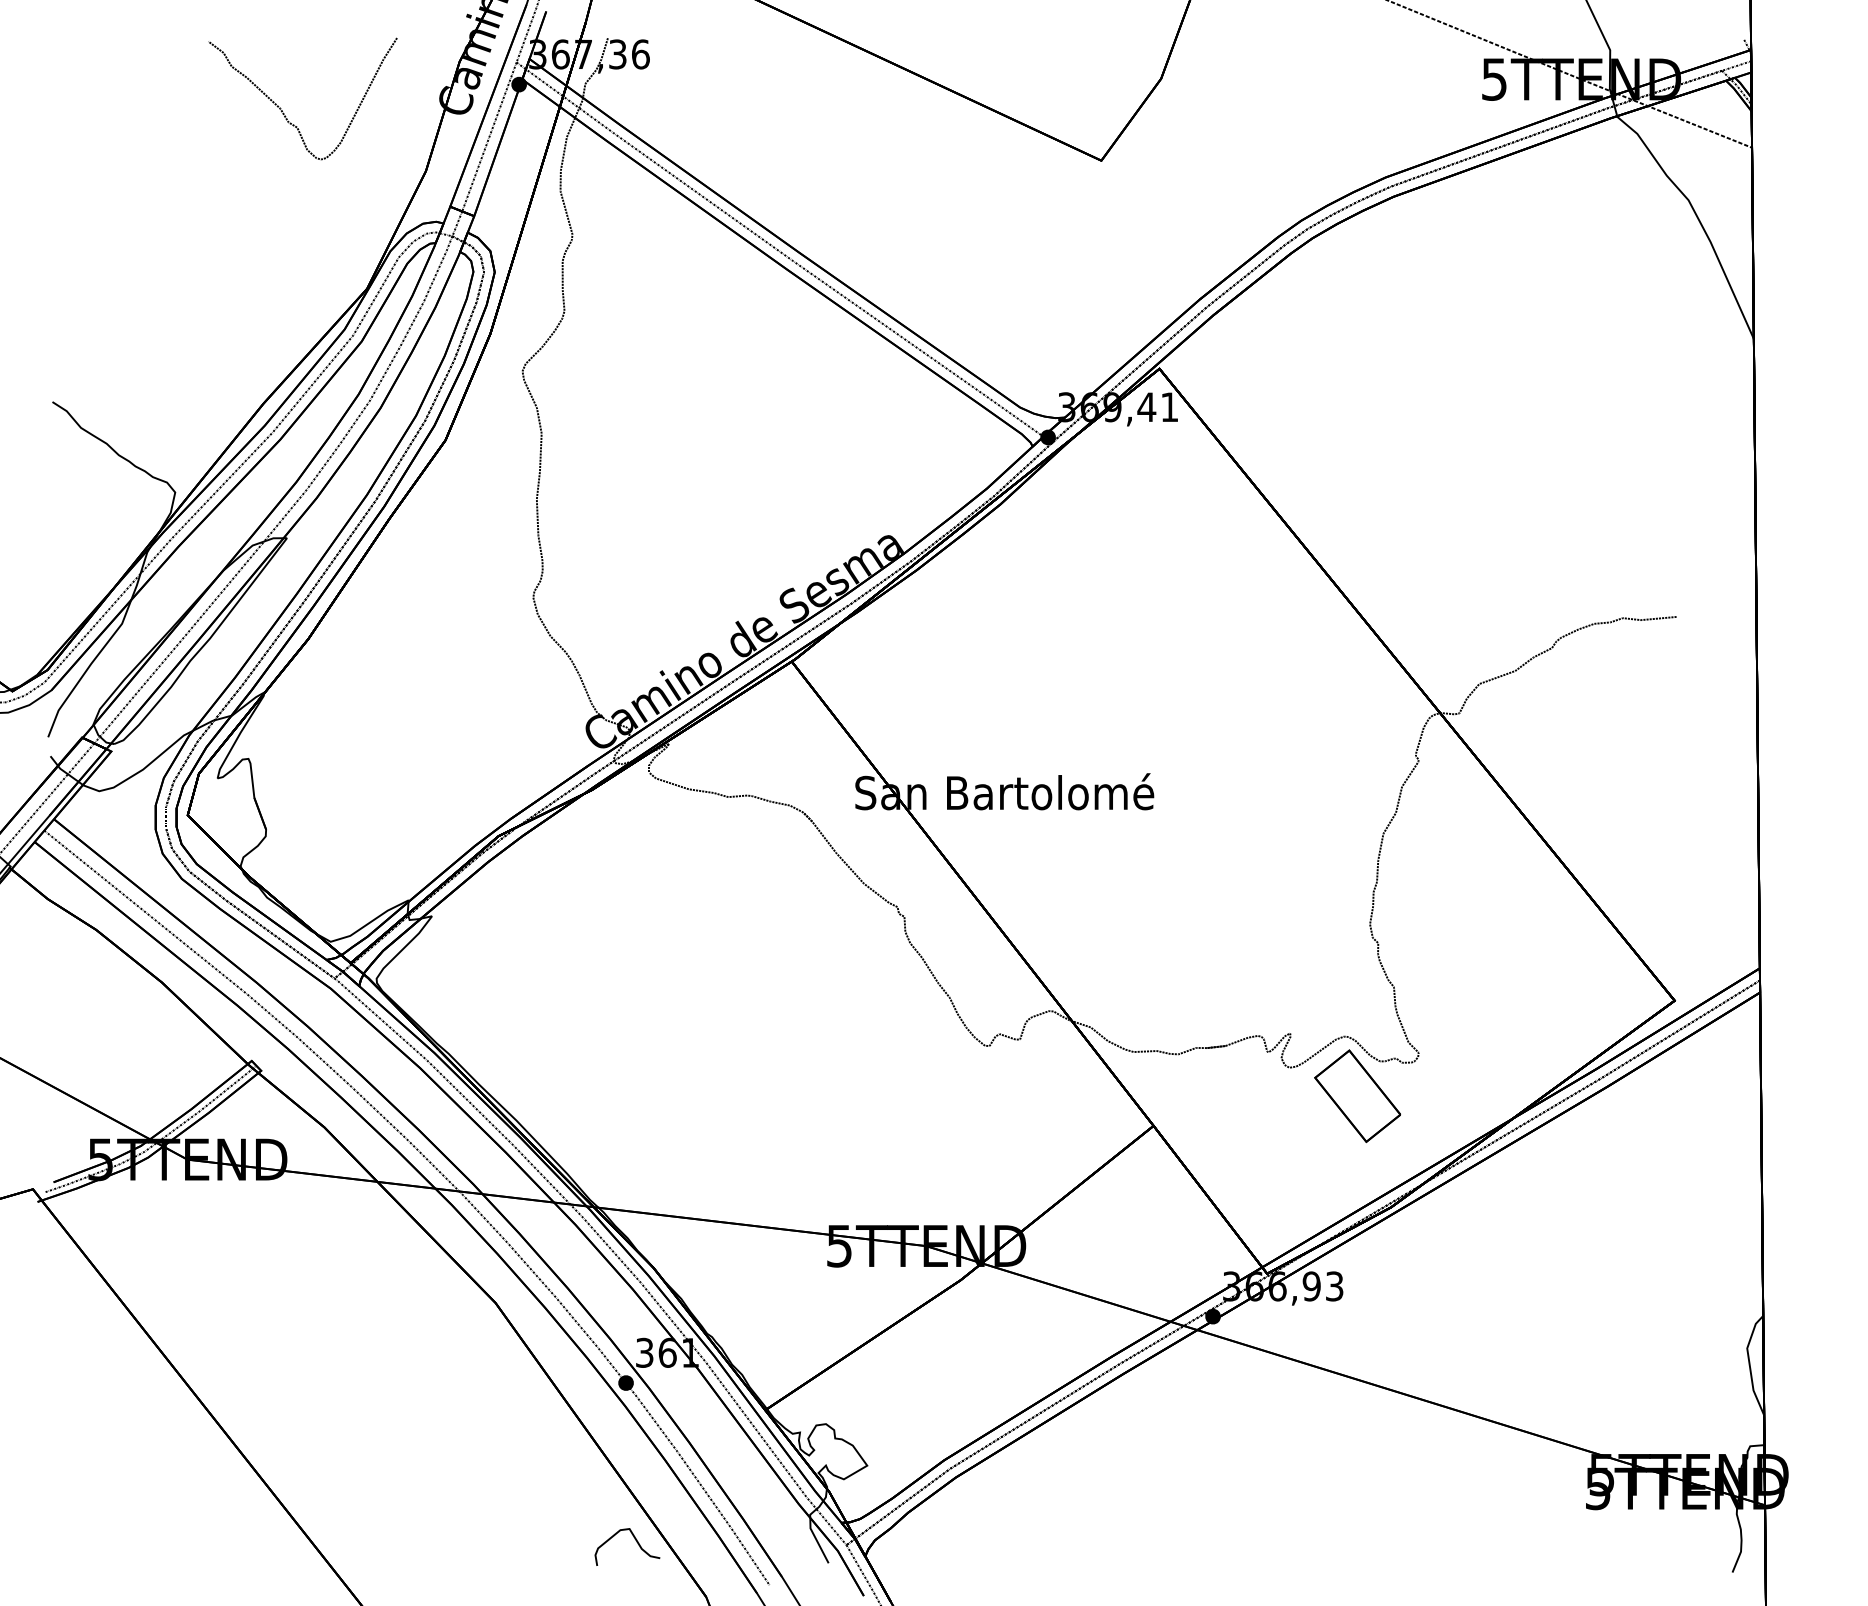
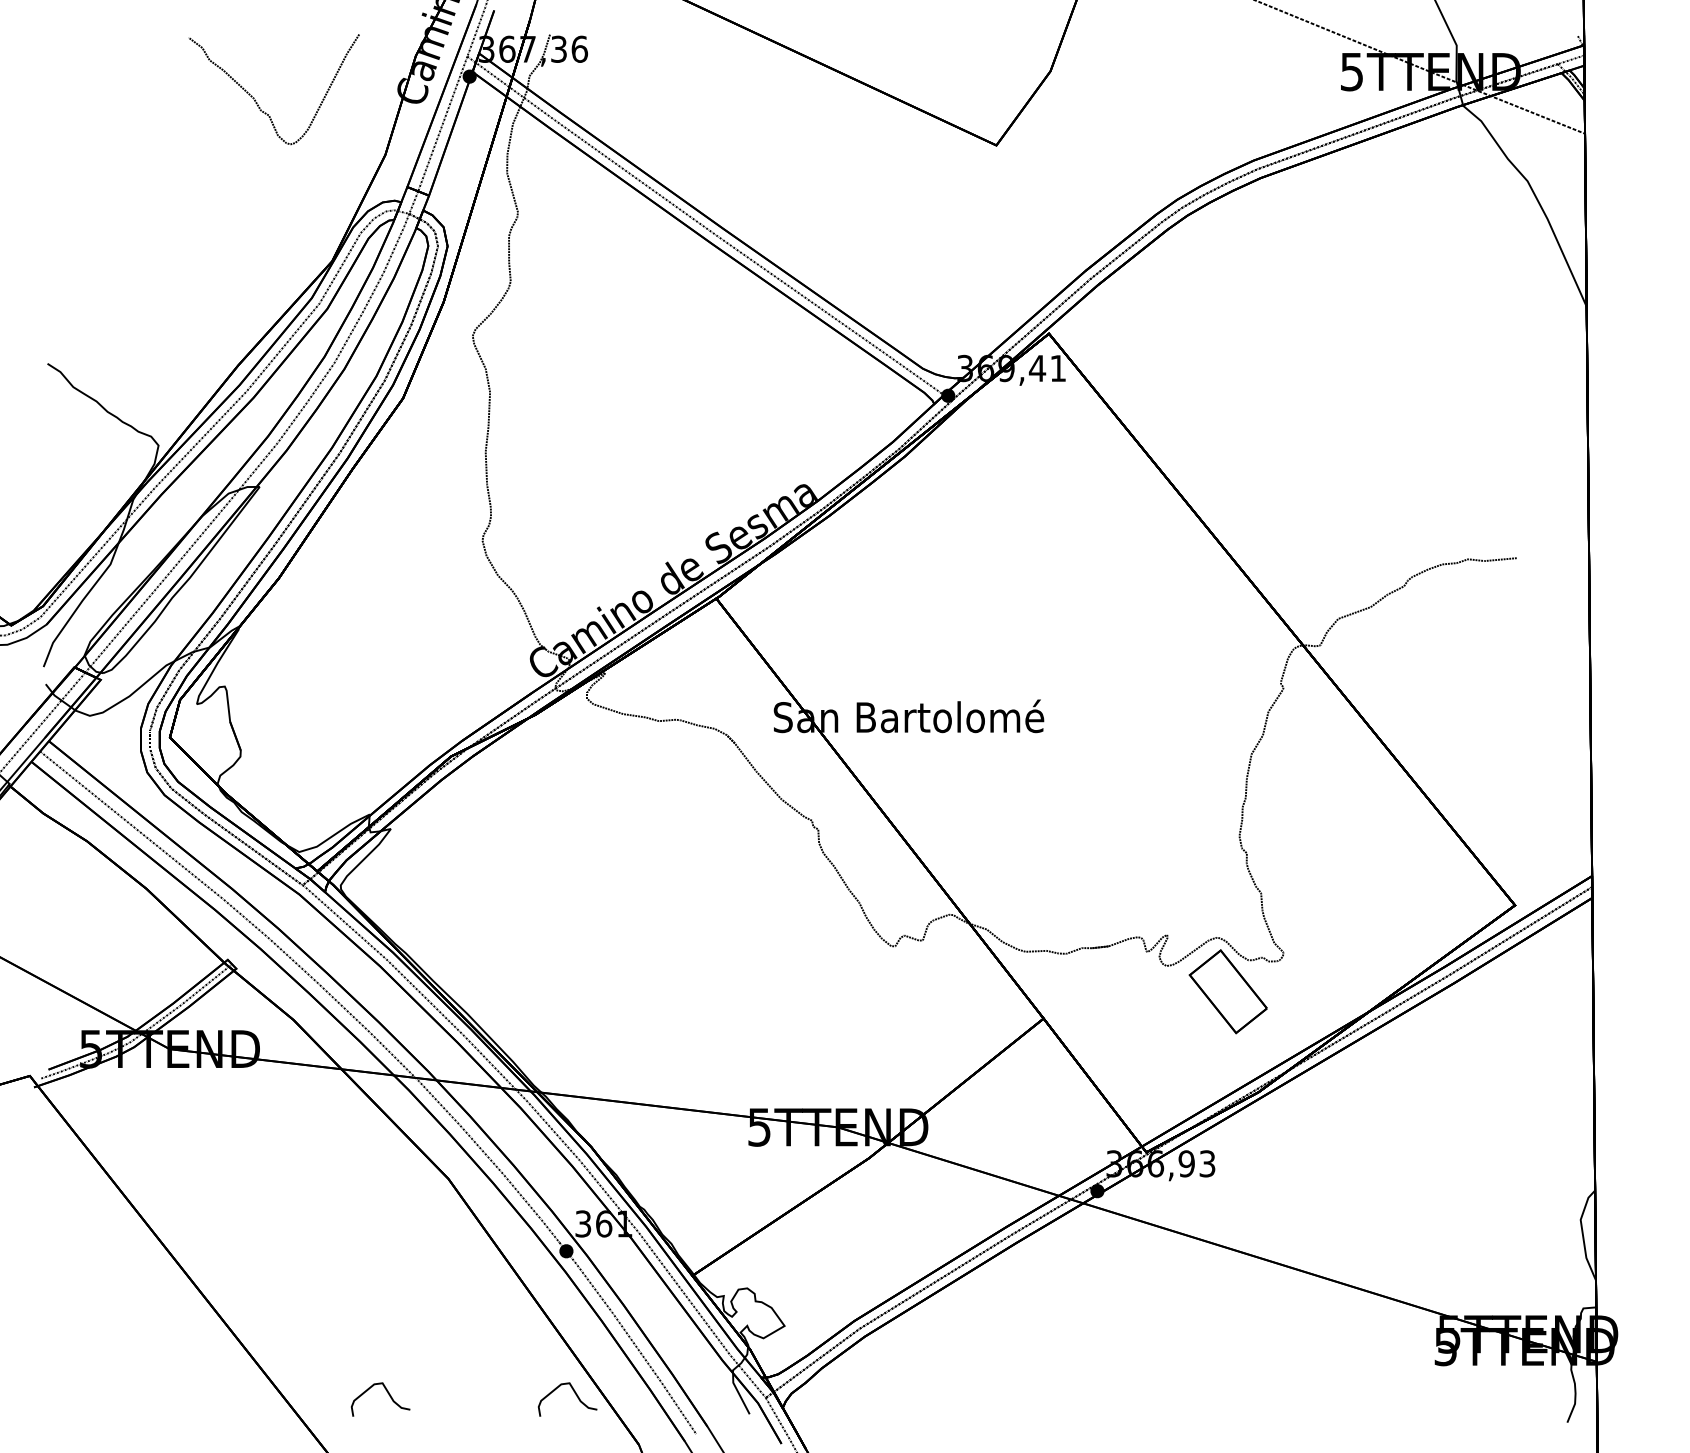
curve: (428, 1540) -> (387, 1393), added

